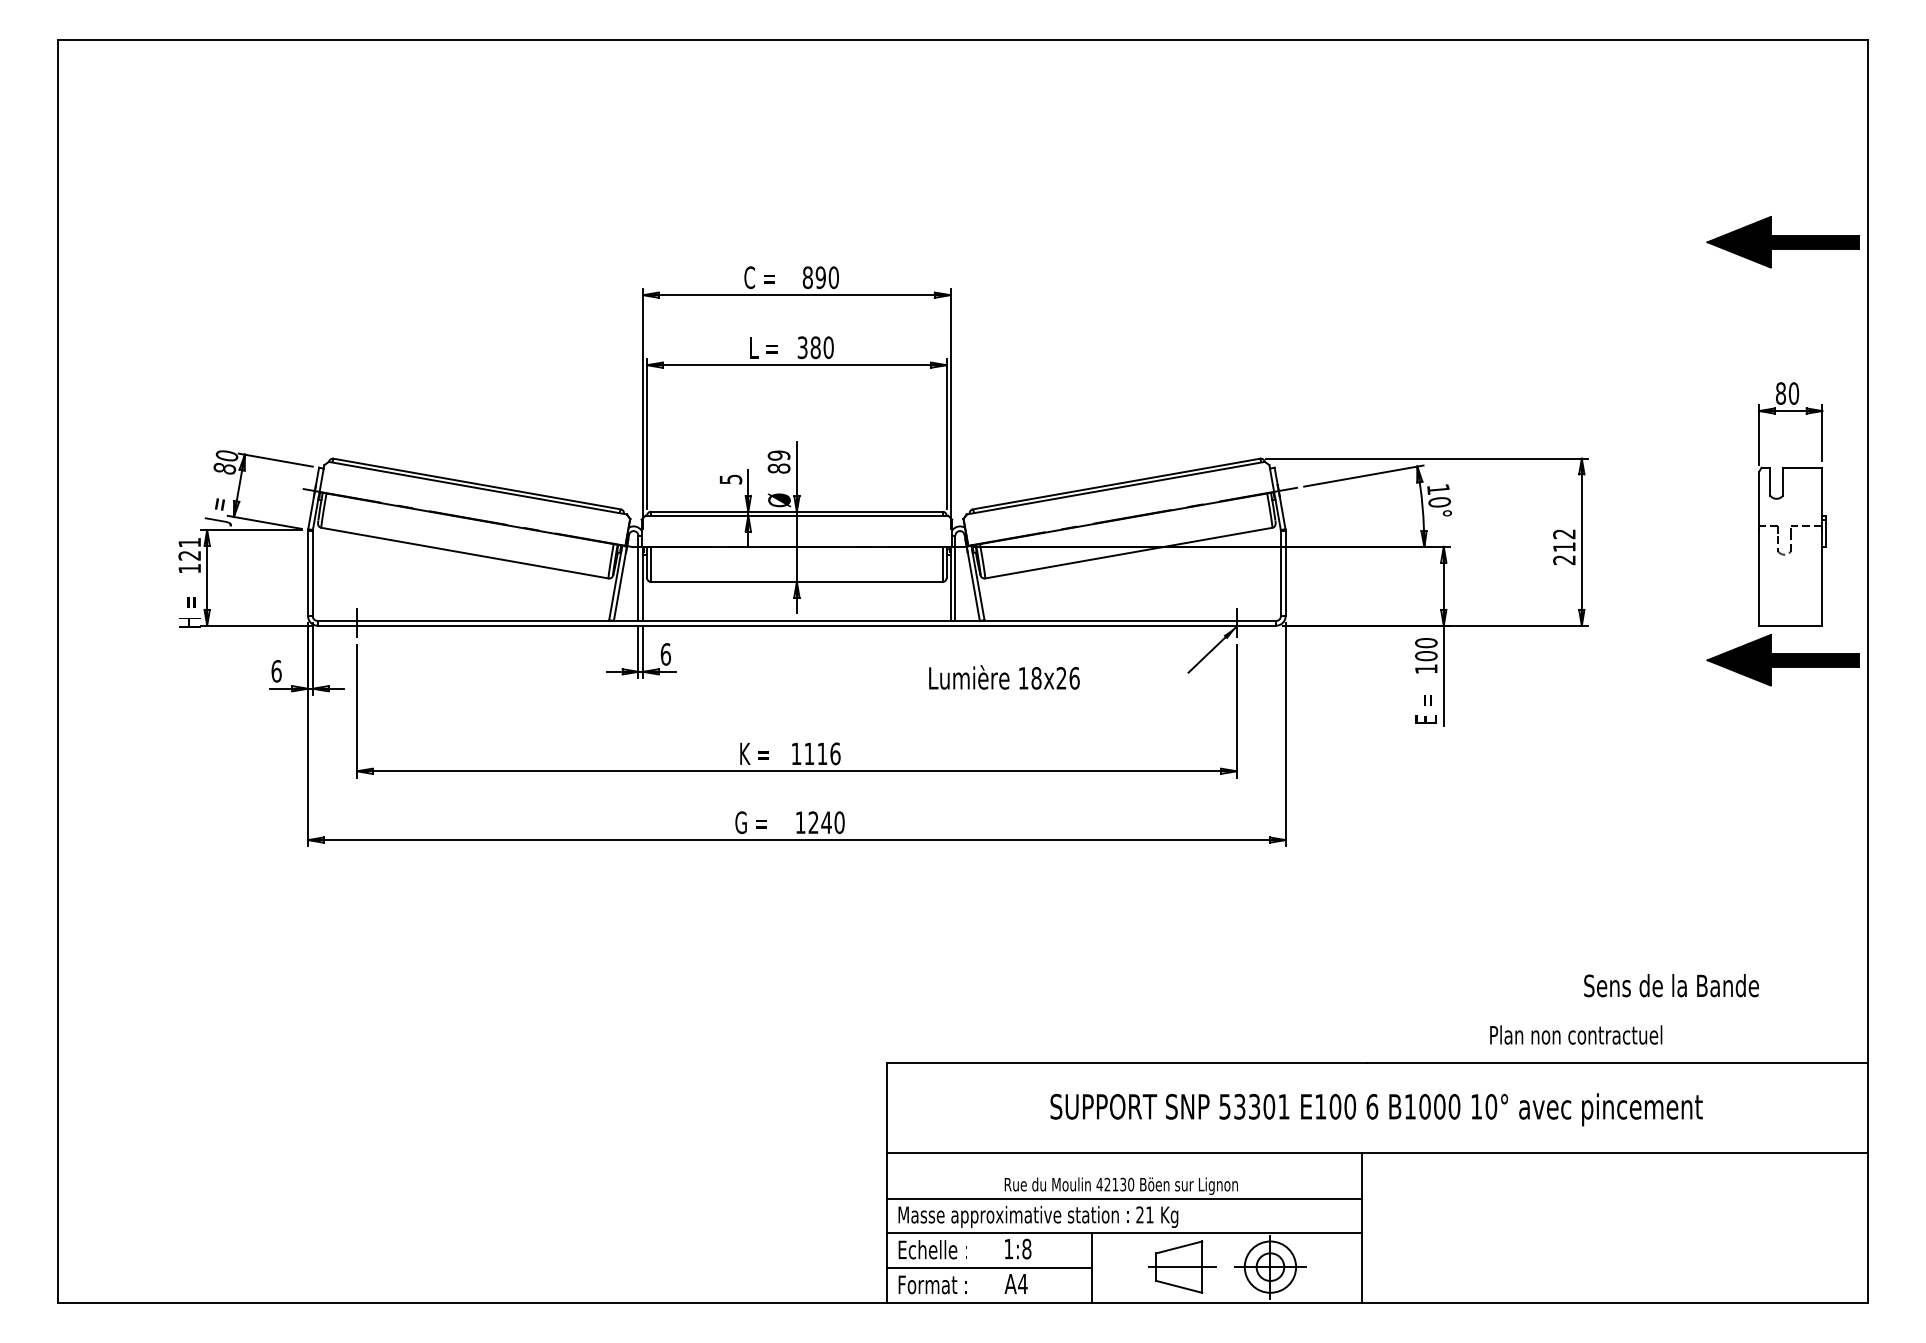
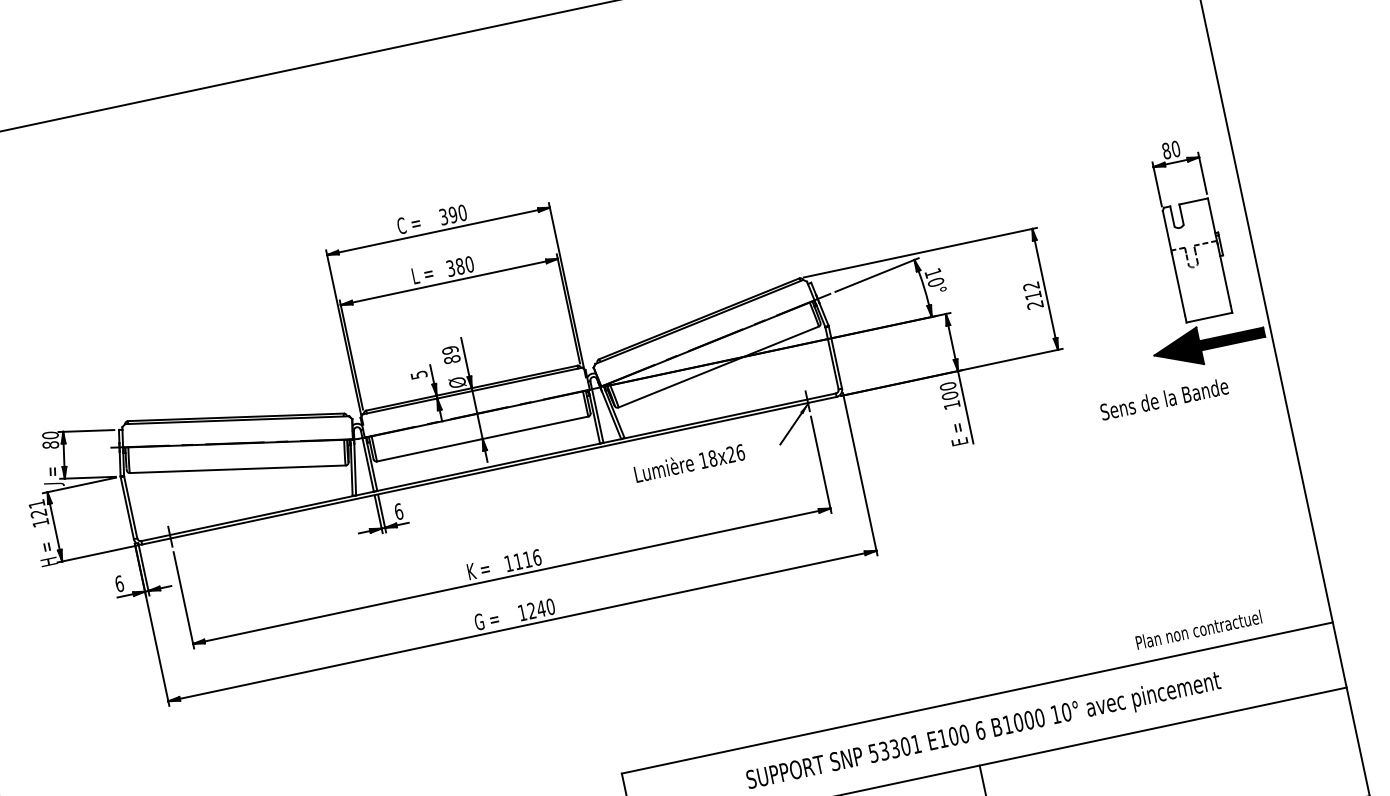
part: (1782, 242) -> (1144, 41), removed
text: (807, 277) -> (443, 216), 890 -> 390
text: (1004, 677) -> (689, 462), moved
text: (1671, 985) -> (1164, 399), moved
text: (1576, 1034) -> (1198, 629), moved

